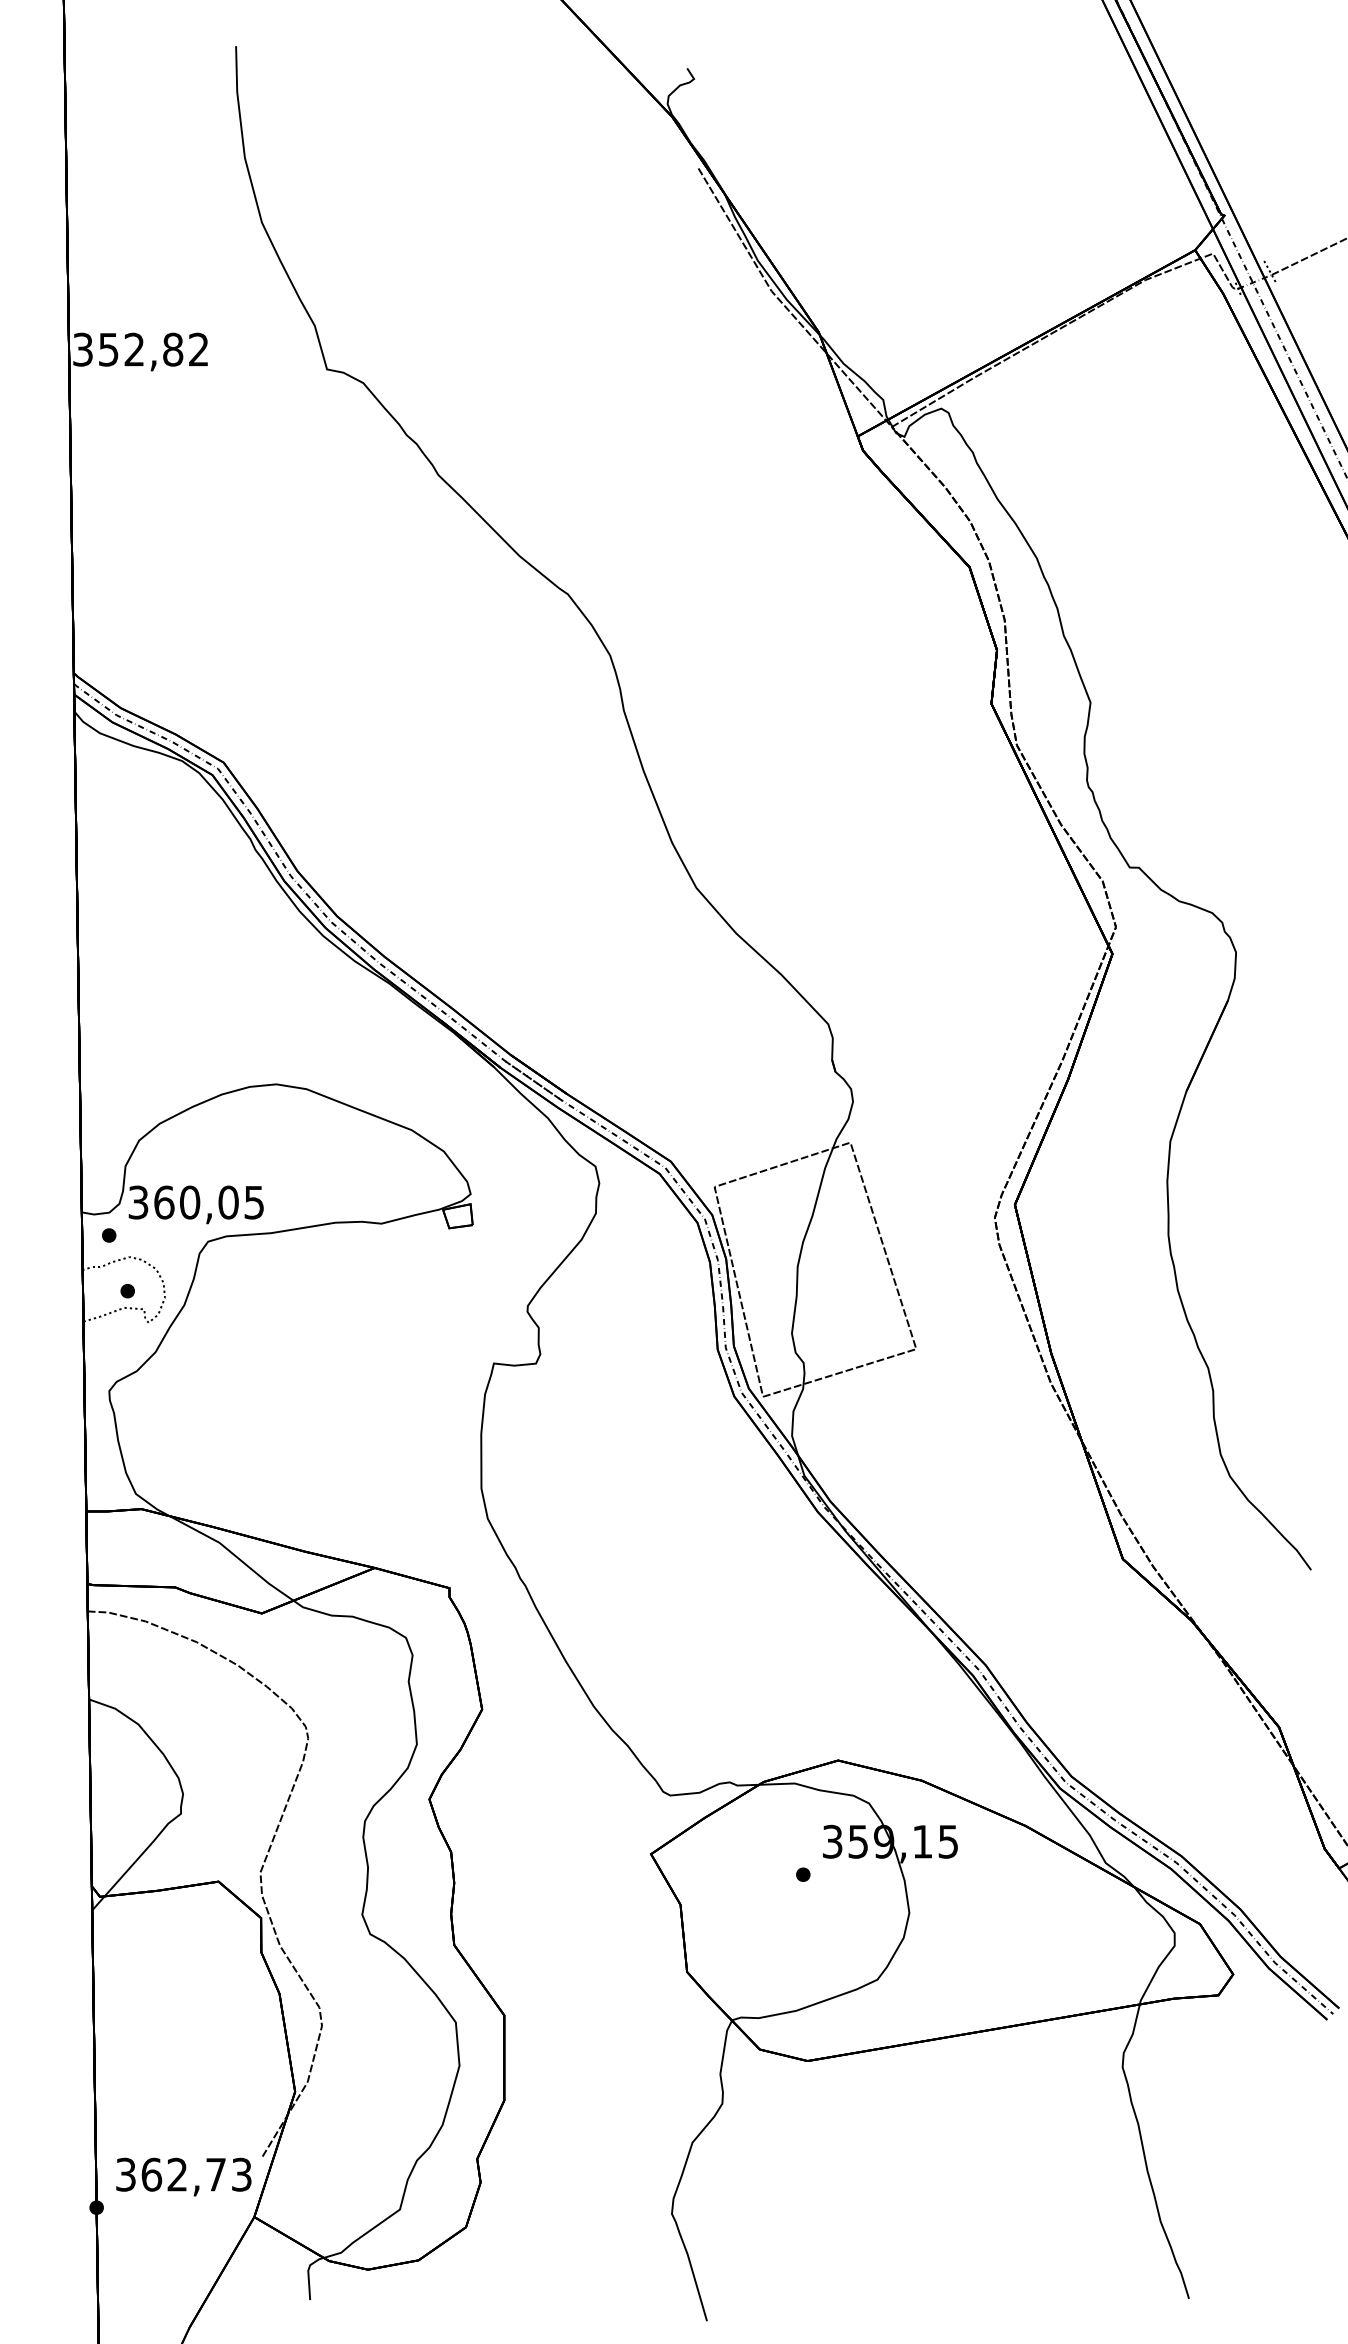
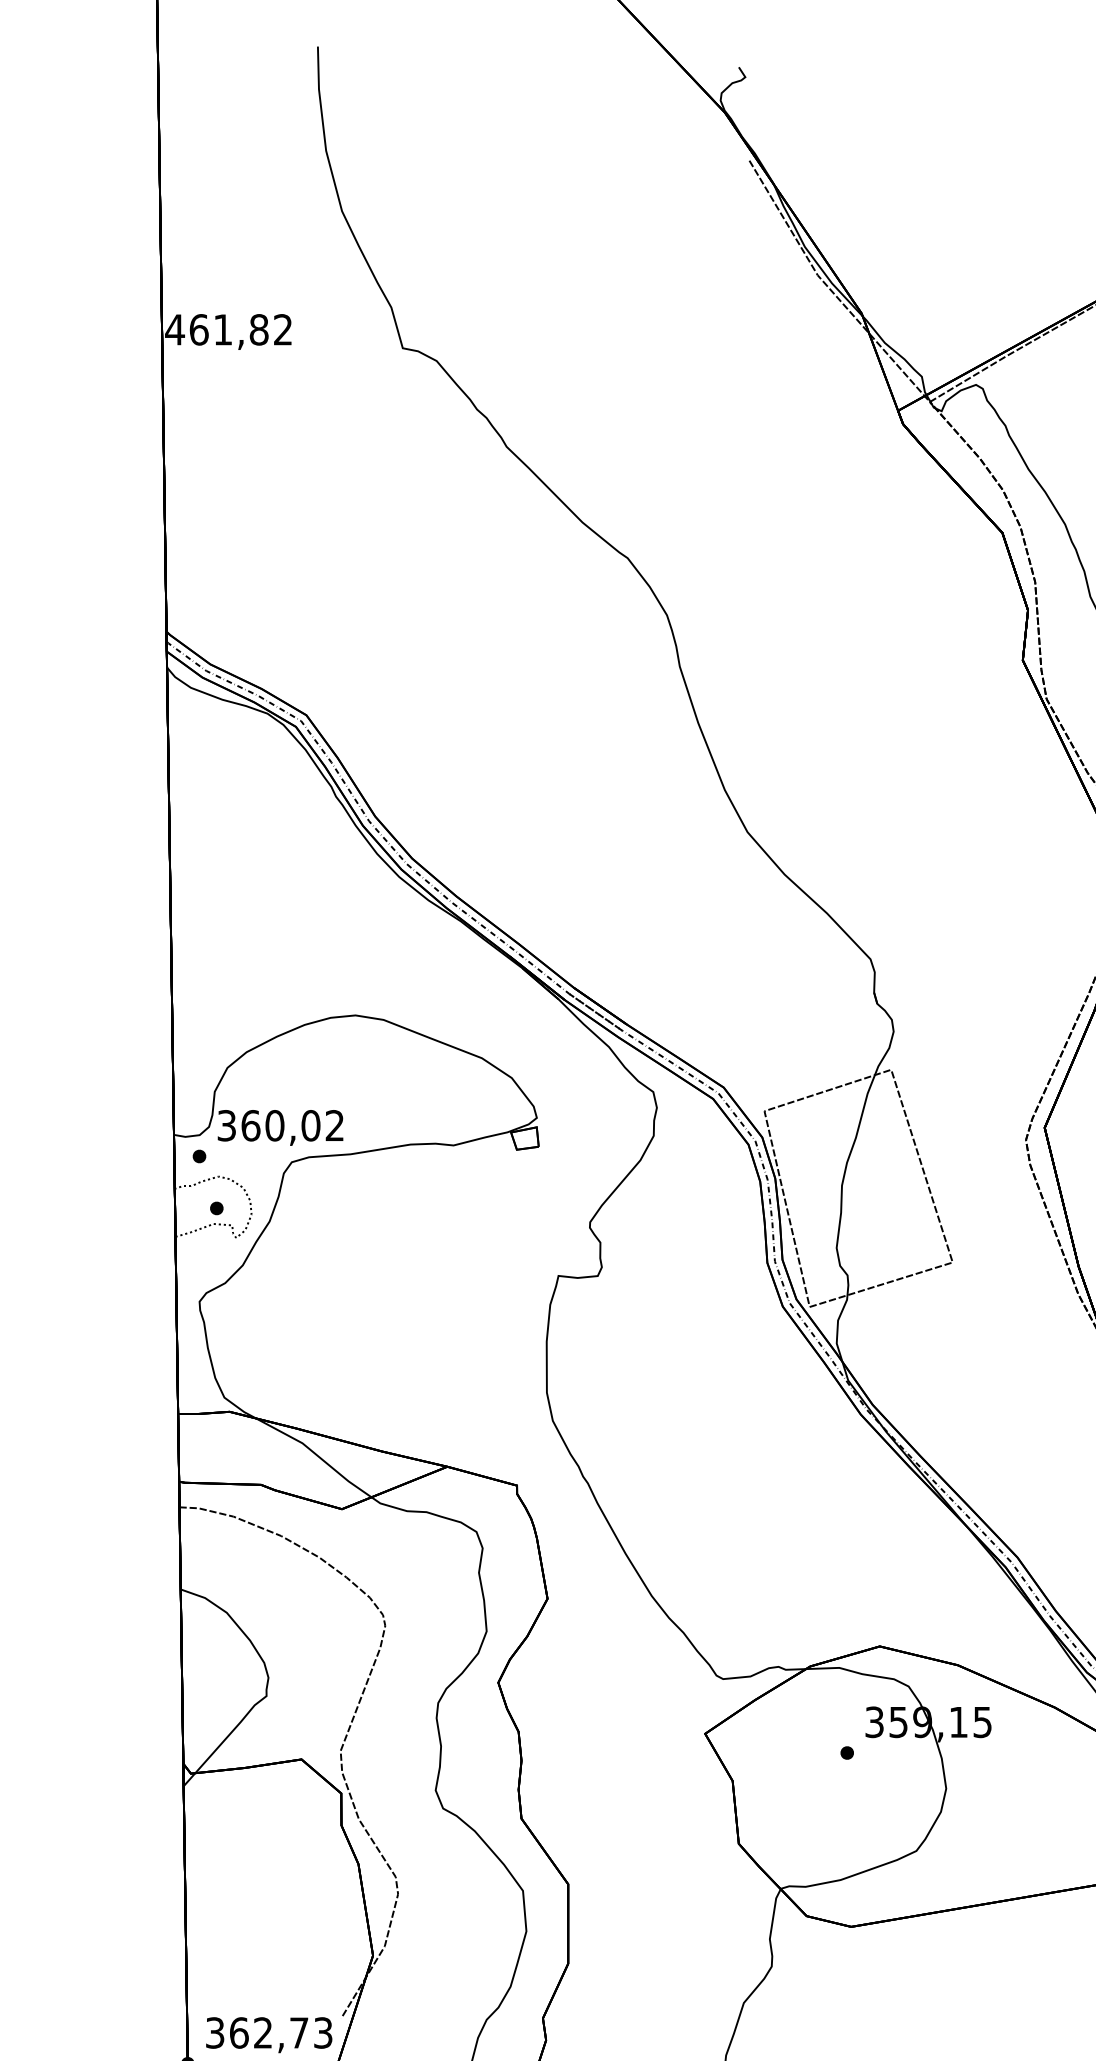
text: (107, 349) -> (197, 329), 352,82 -> 461,82
text: (253, 1202) -> (334, 1125), 360,05 -> 360,02

